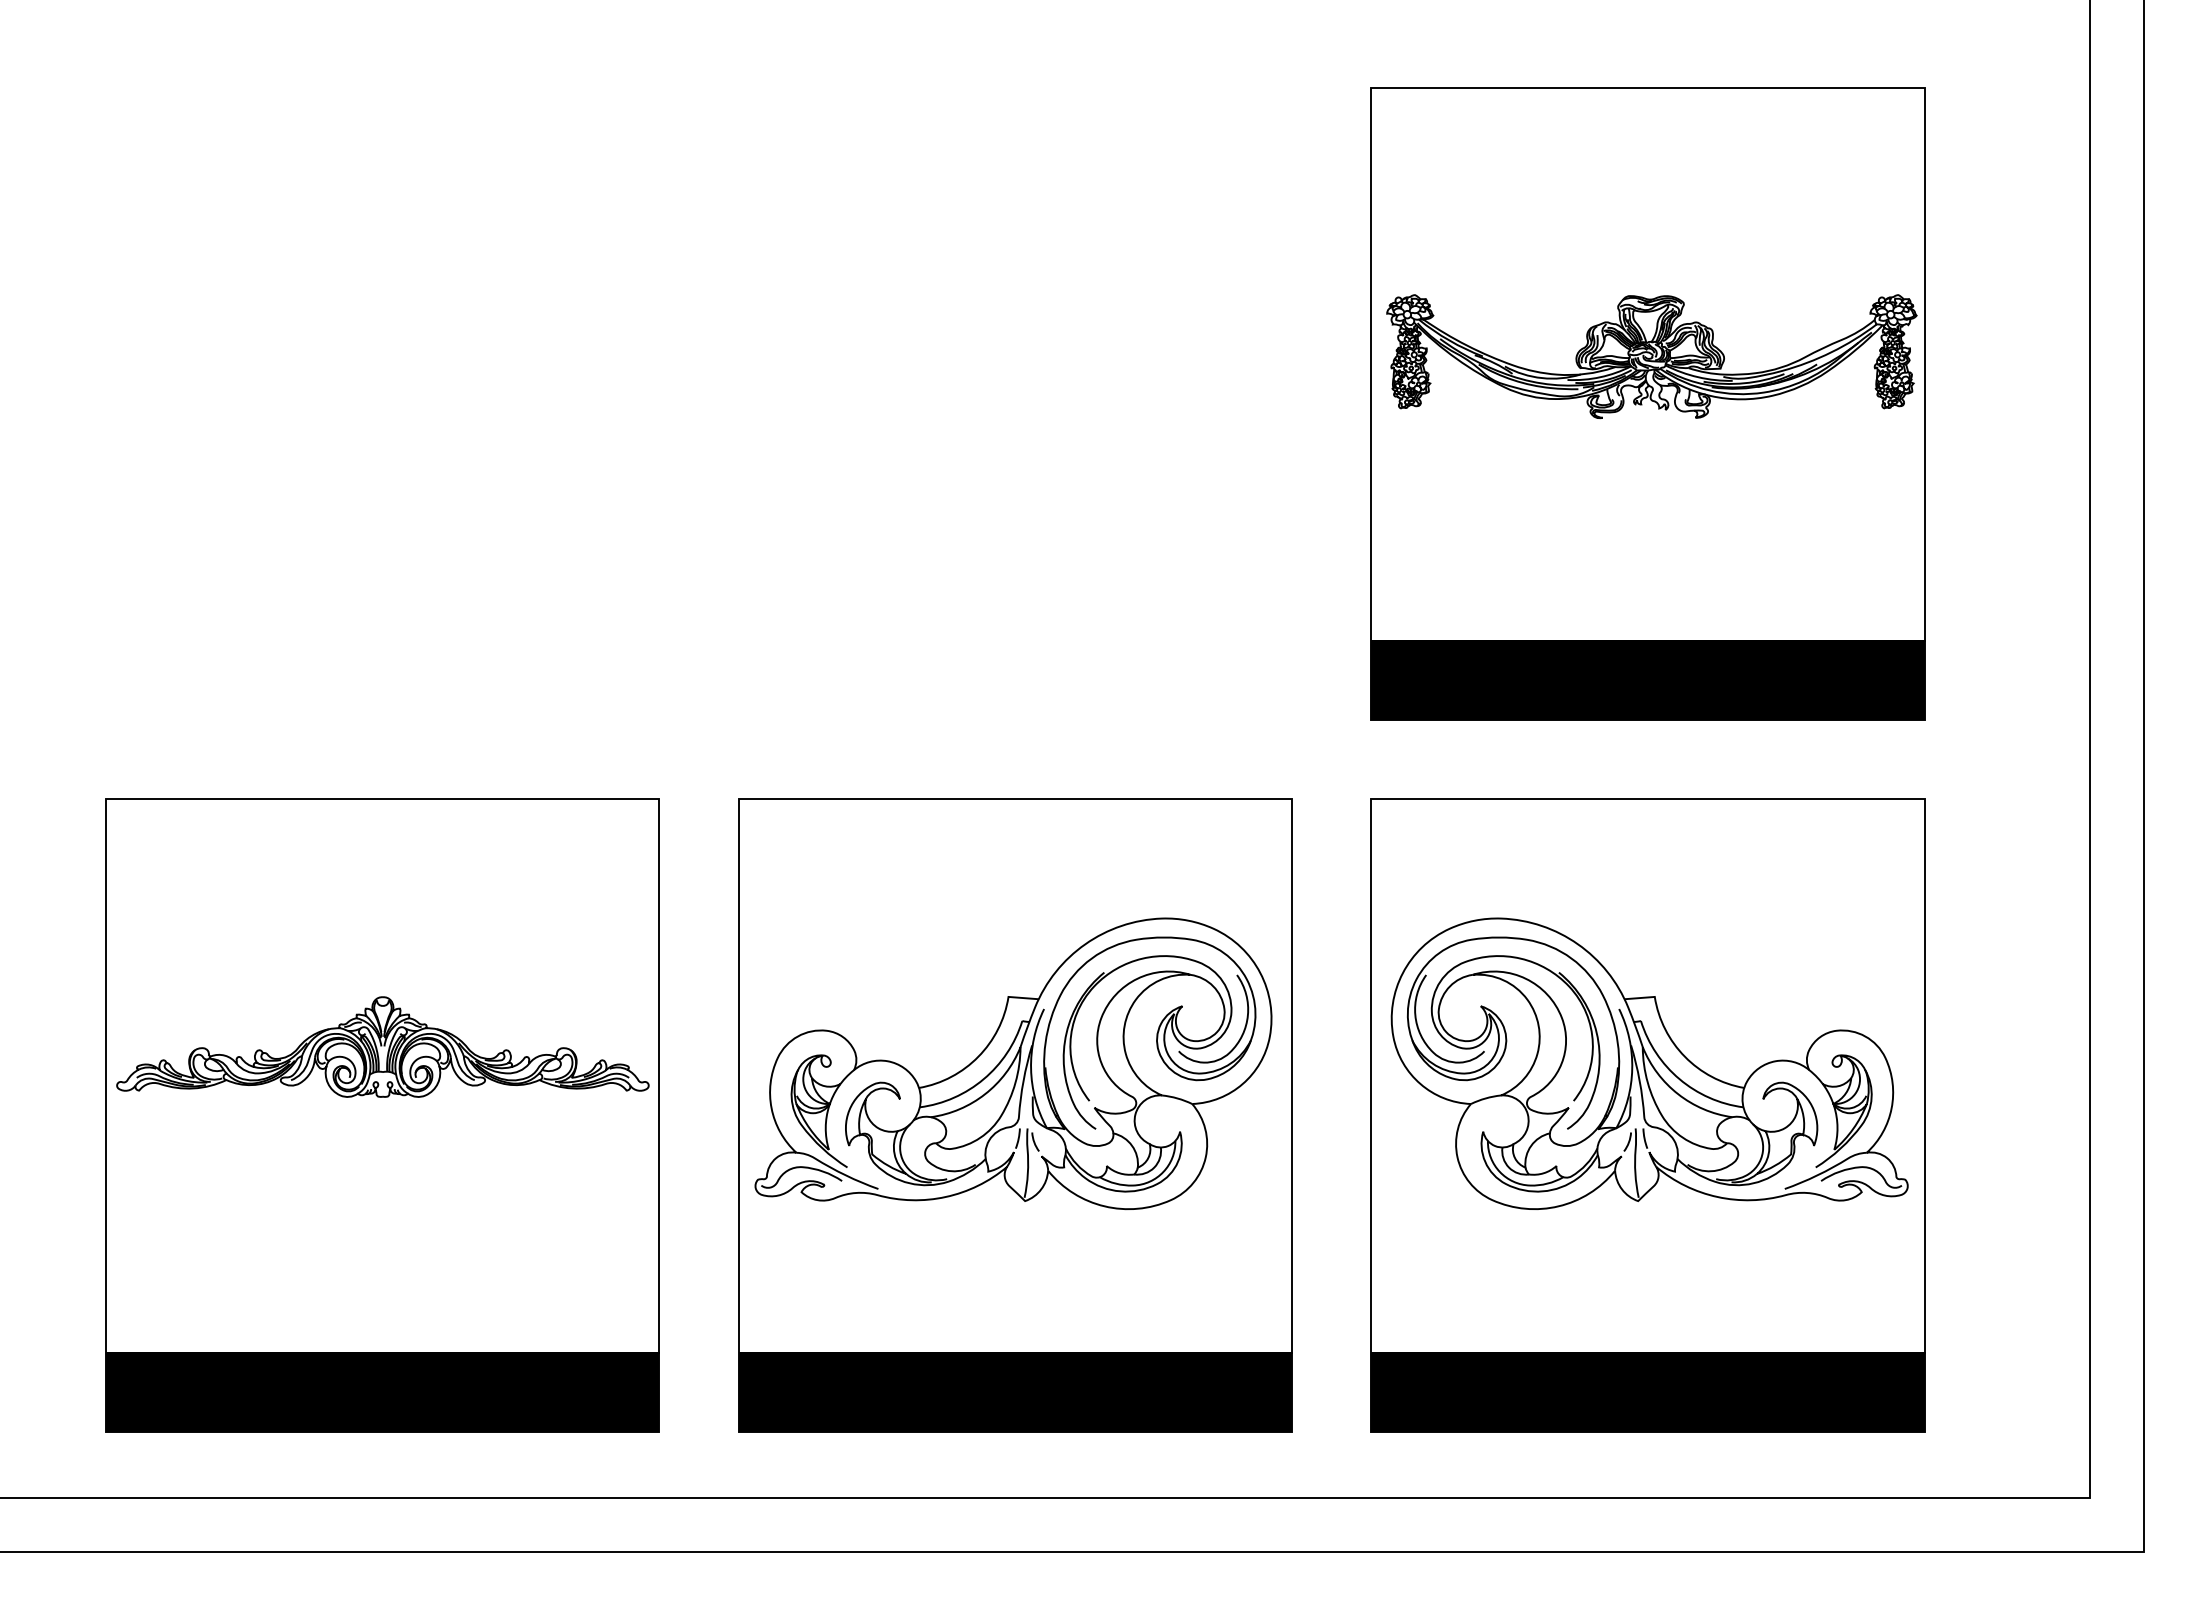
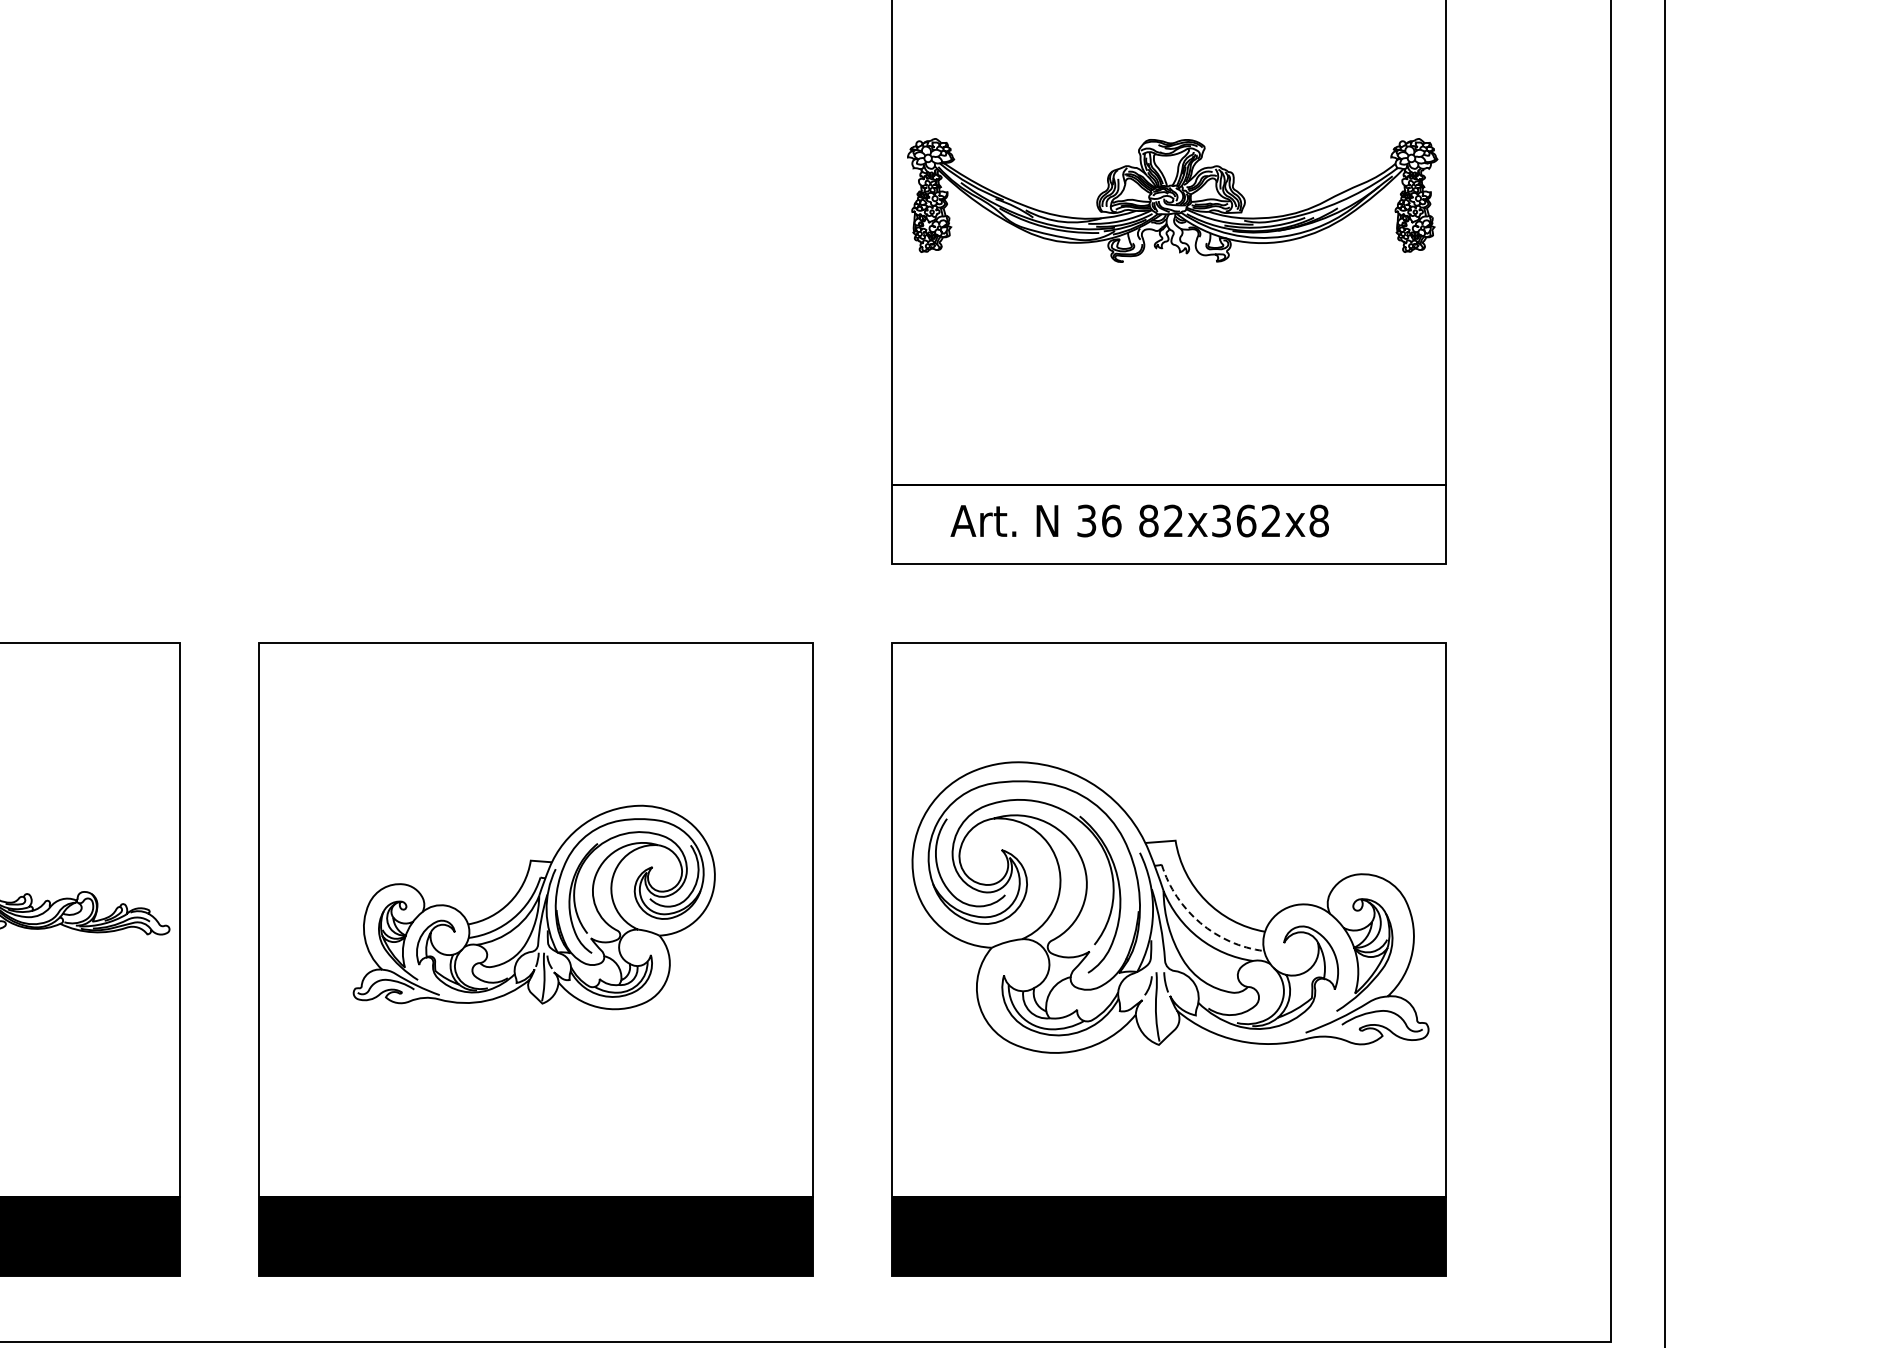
fill: (1647, 680) -> (1168, 524), removed
part: (1013, 1063) -> (534, 907), size x0.7
line: (1679, 1079) -> (1200, 923), solid -> dashed

